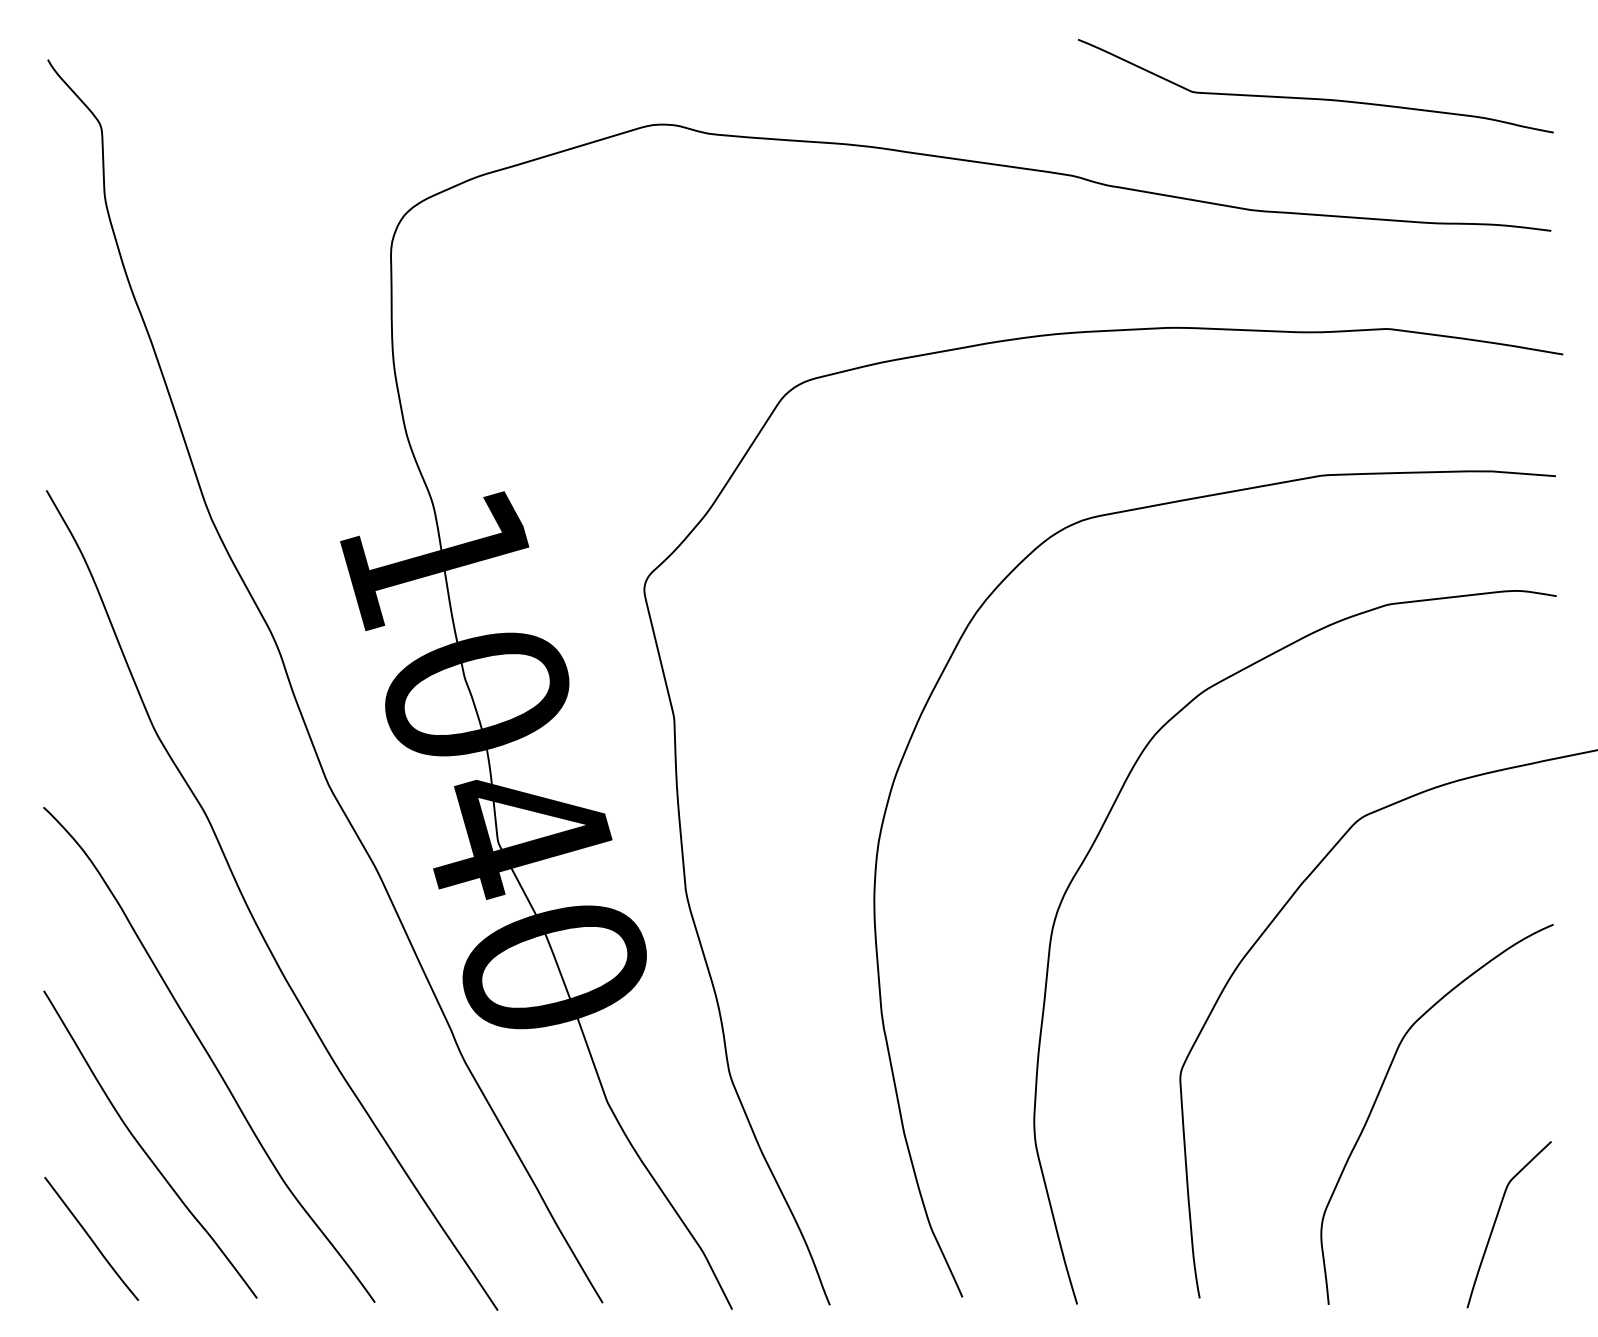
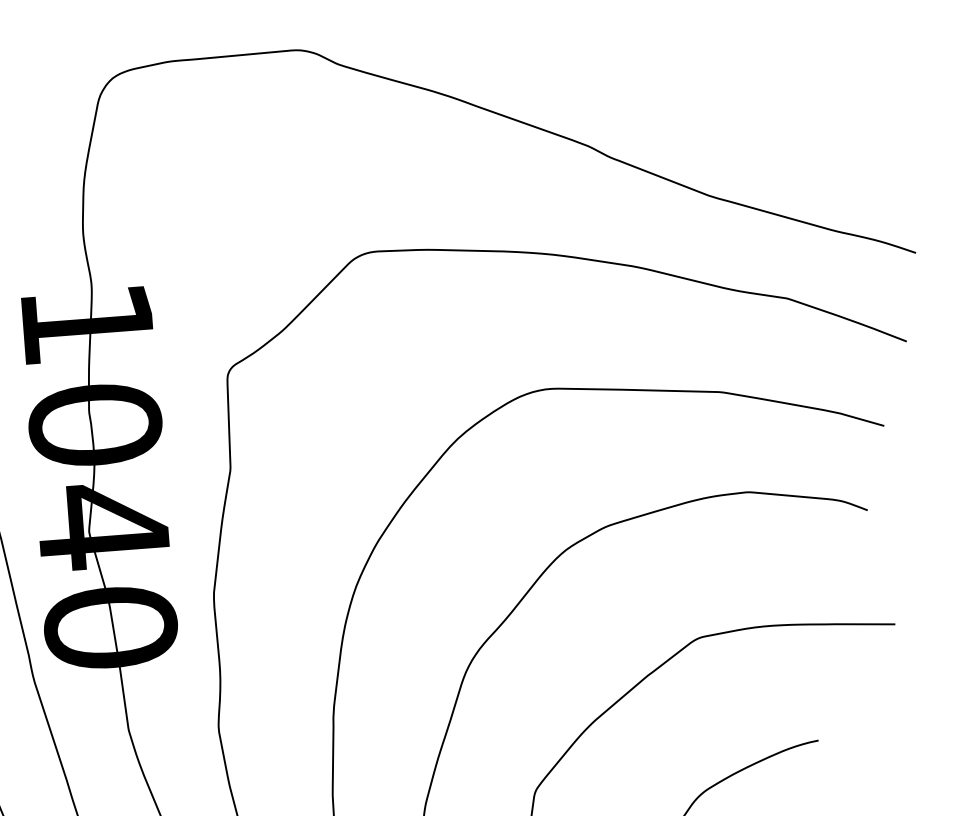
curve: (1311, 97) -> (766, 125), removed

